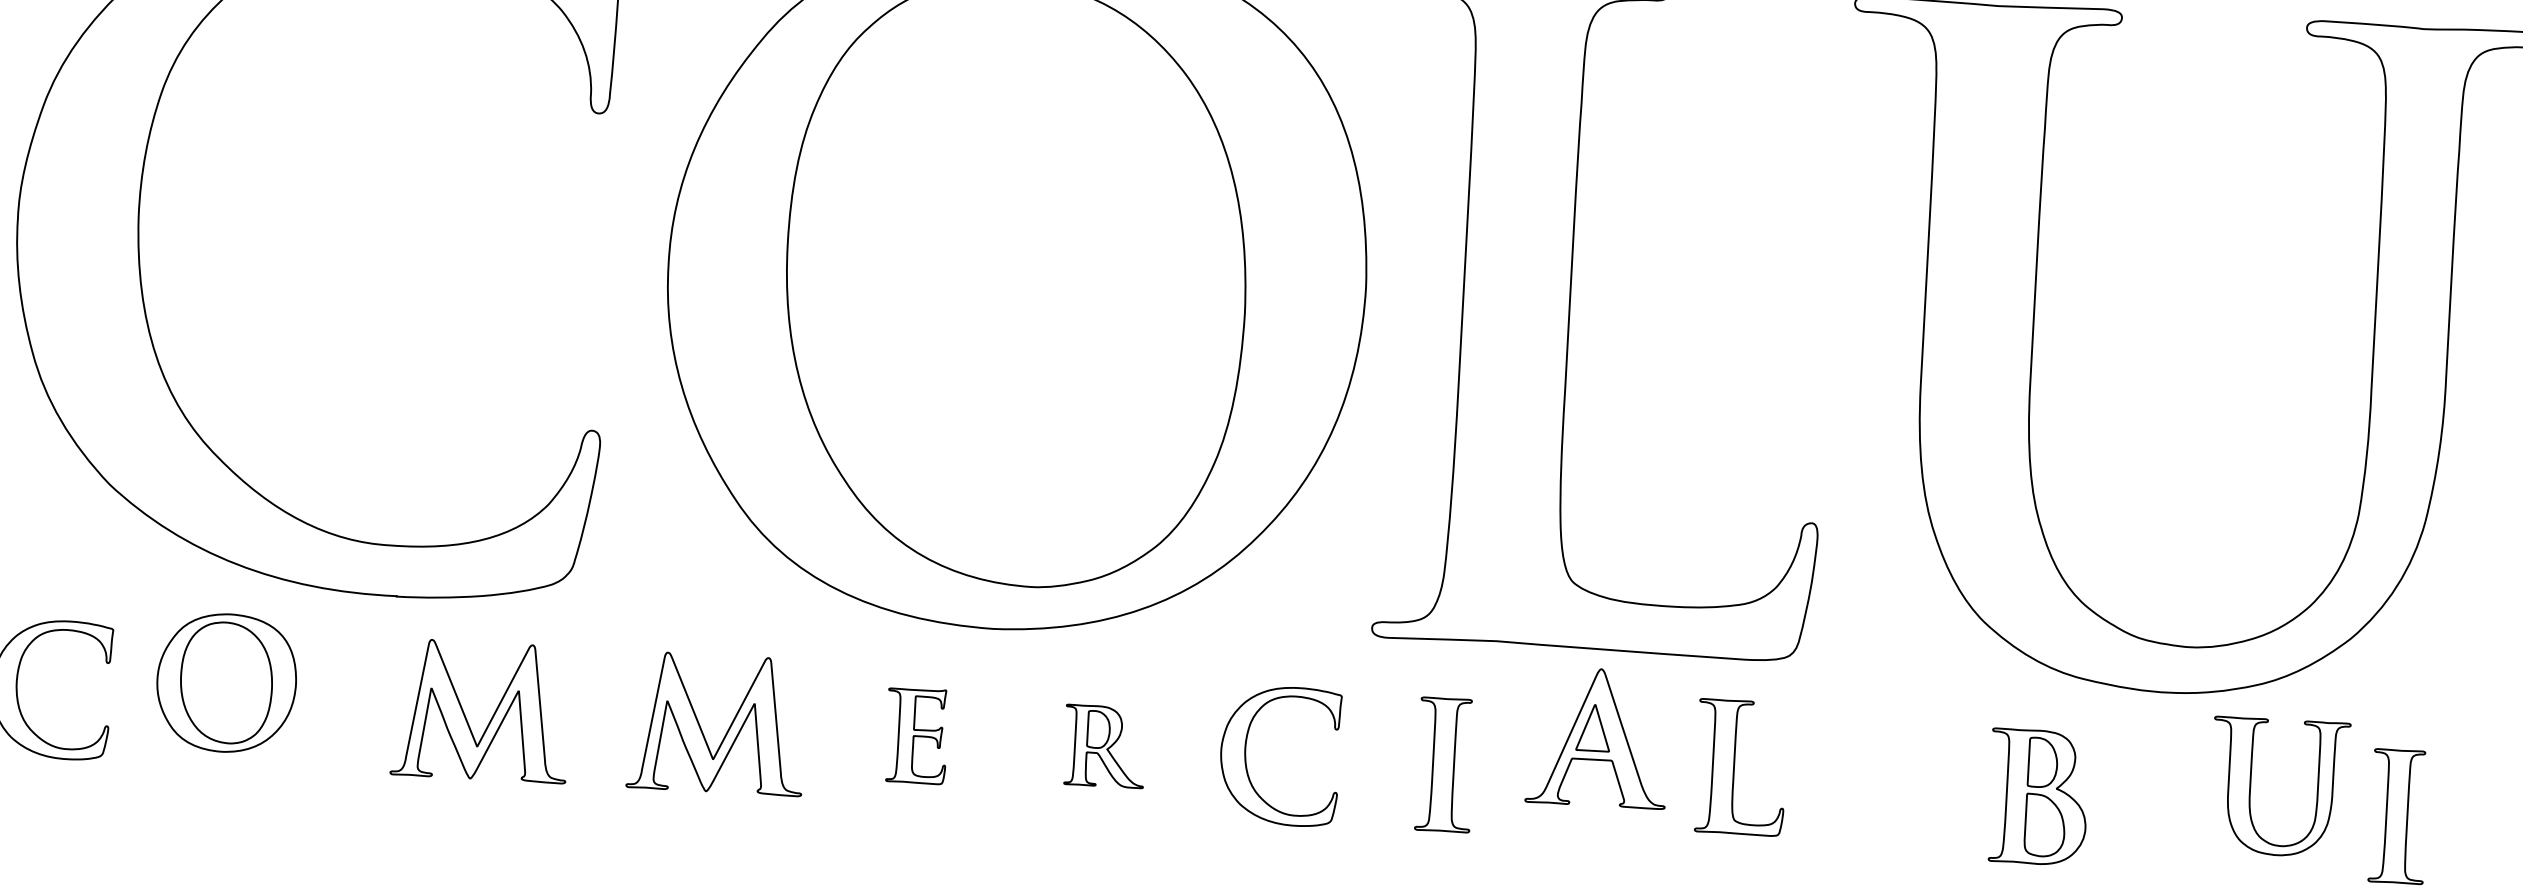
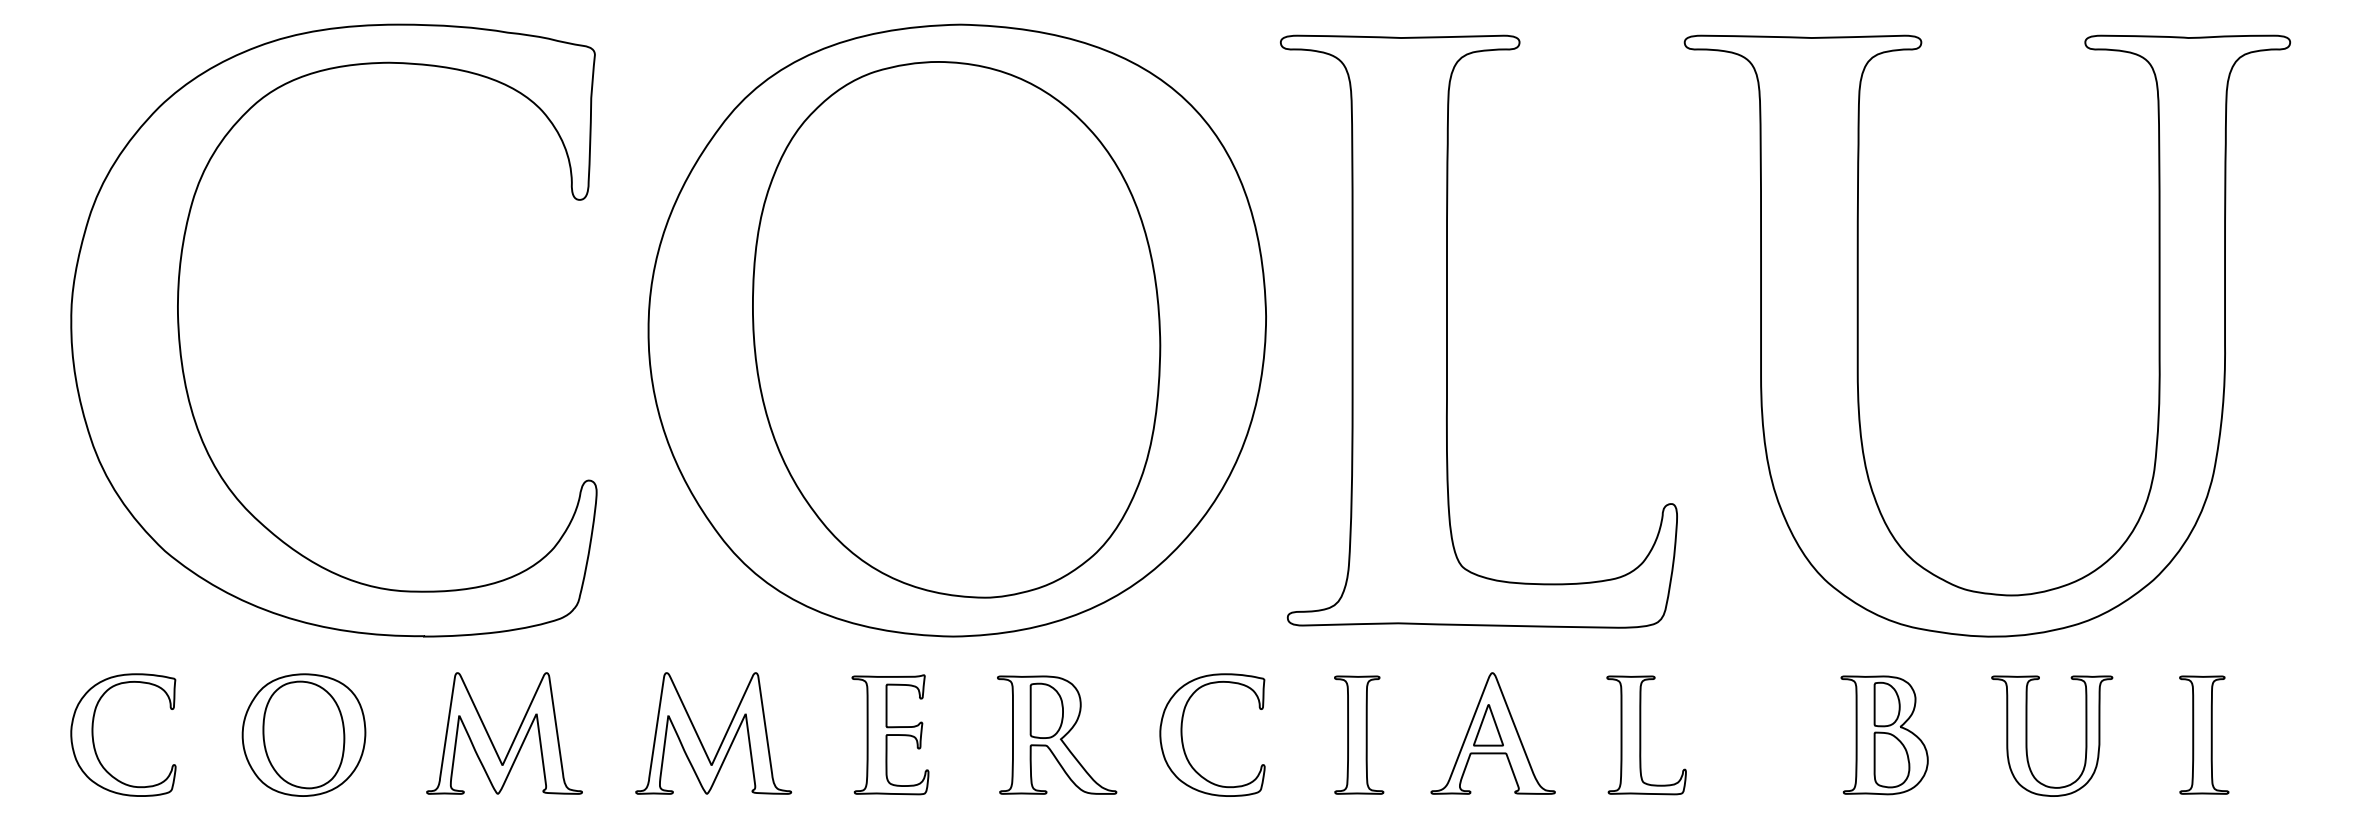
part: (226, 682) -> (303, 734), moved
part: (916, 735) -> (890, 734), size x1.43
part: (1597, 737) -> (1492, 733), moved
part: (1105, 745) -> (1057, 734), size x1.67
part: (1741, 767) -> (1646, 735), moved
part: (2251, 785) -> (2027, 735), moved

